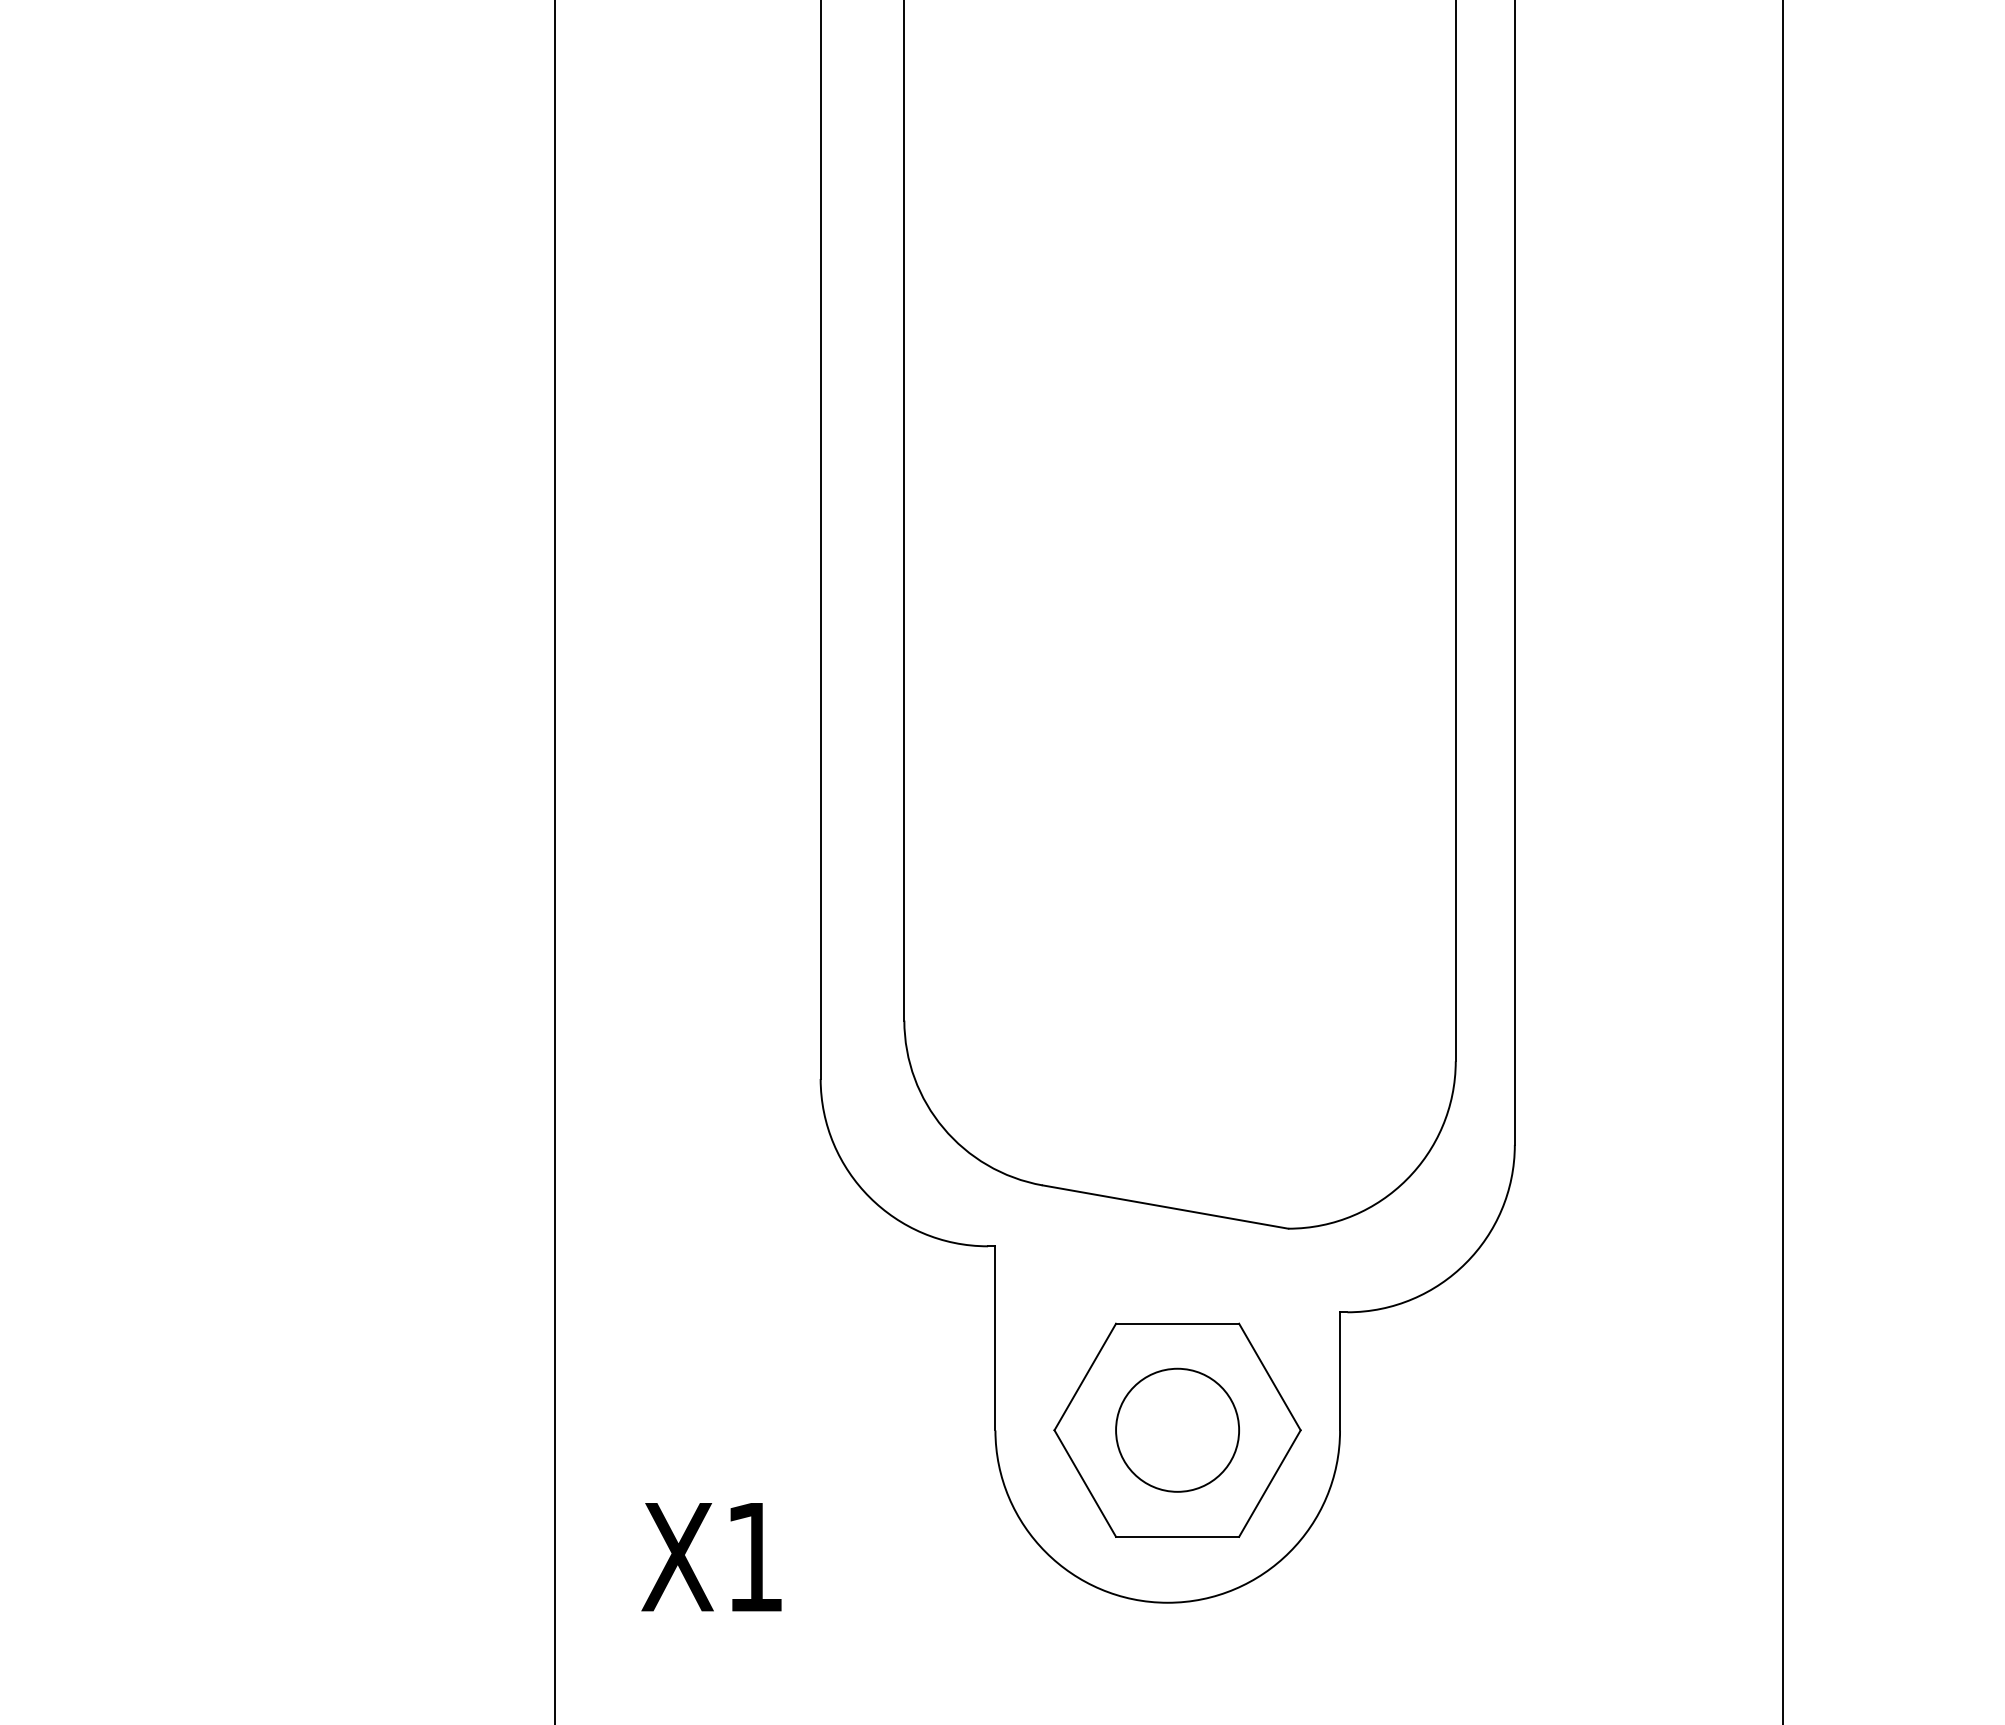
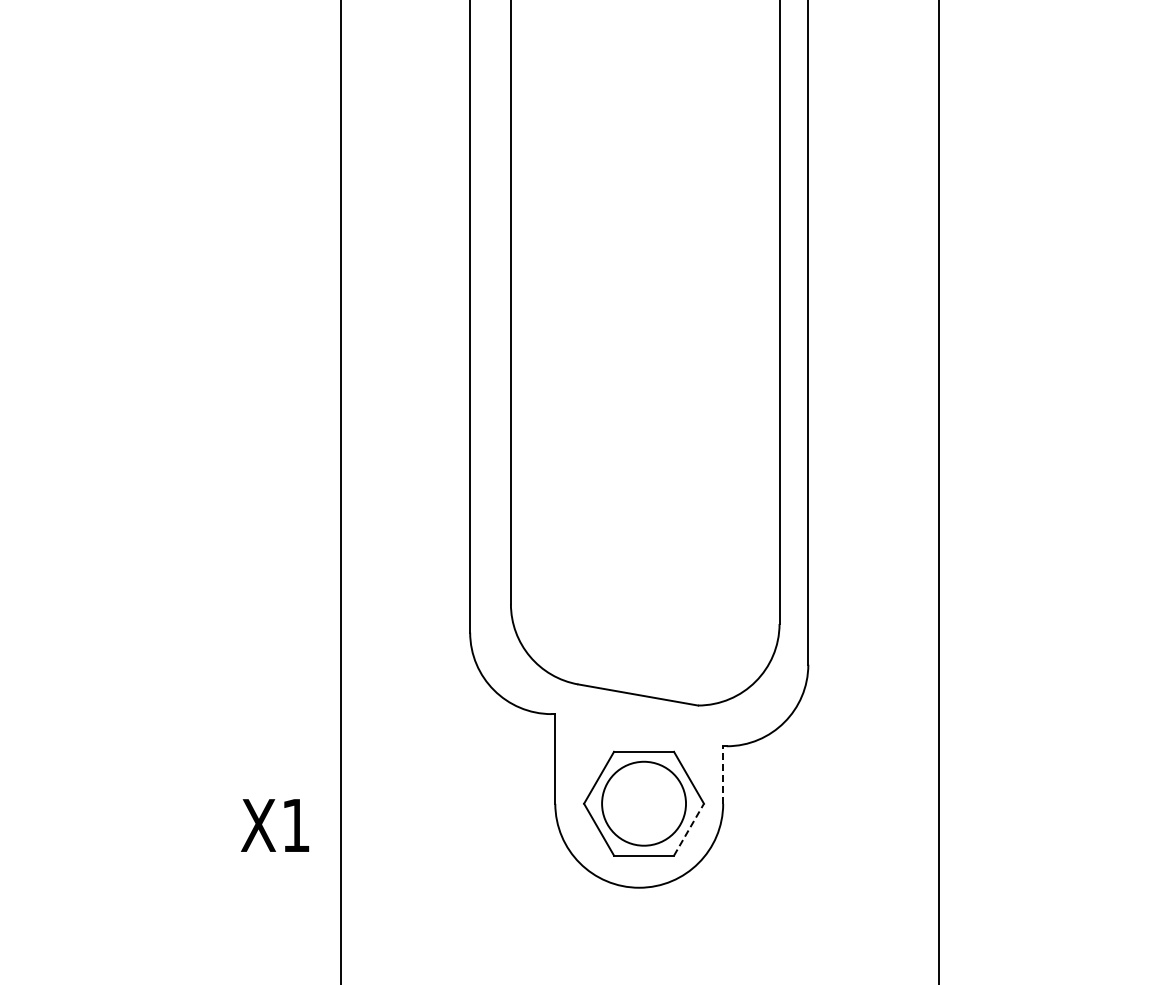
line: (1340, 1372) -> (723, 775), solid -> dashed
circle: (1178, 1429) -> (644, 803), size x1.4
line: (1270, 1483) -> (689, 829), solid -> dashed
text: (712, 1557) -> (275, 825), moved

